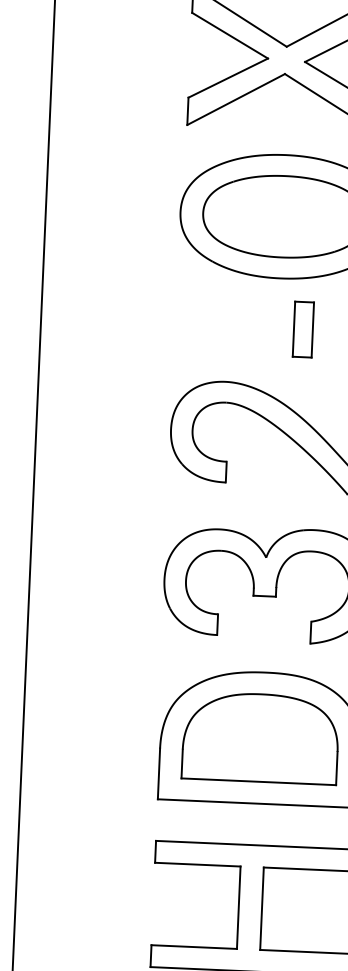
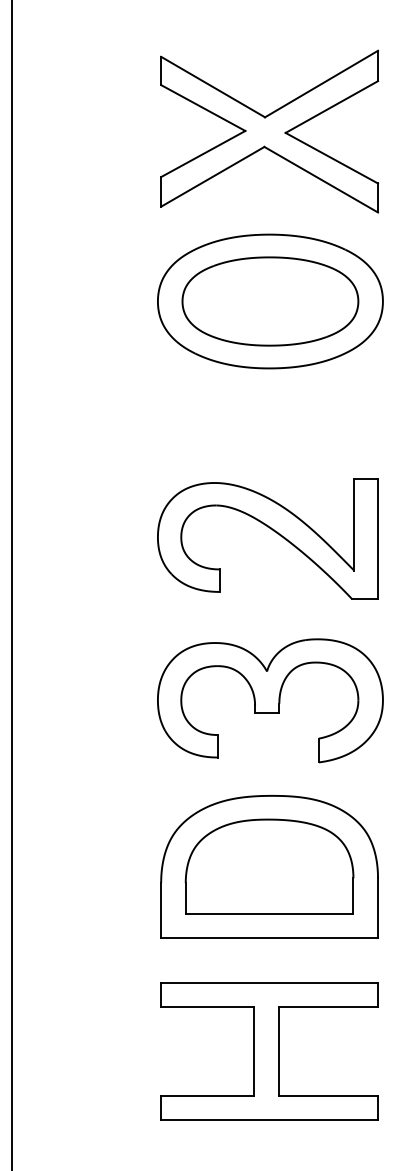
part: (303, 329) -> (296, 422), removed

